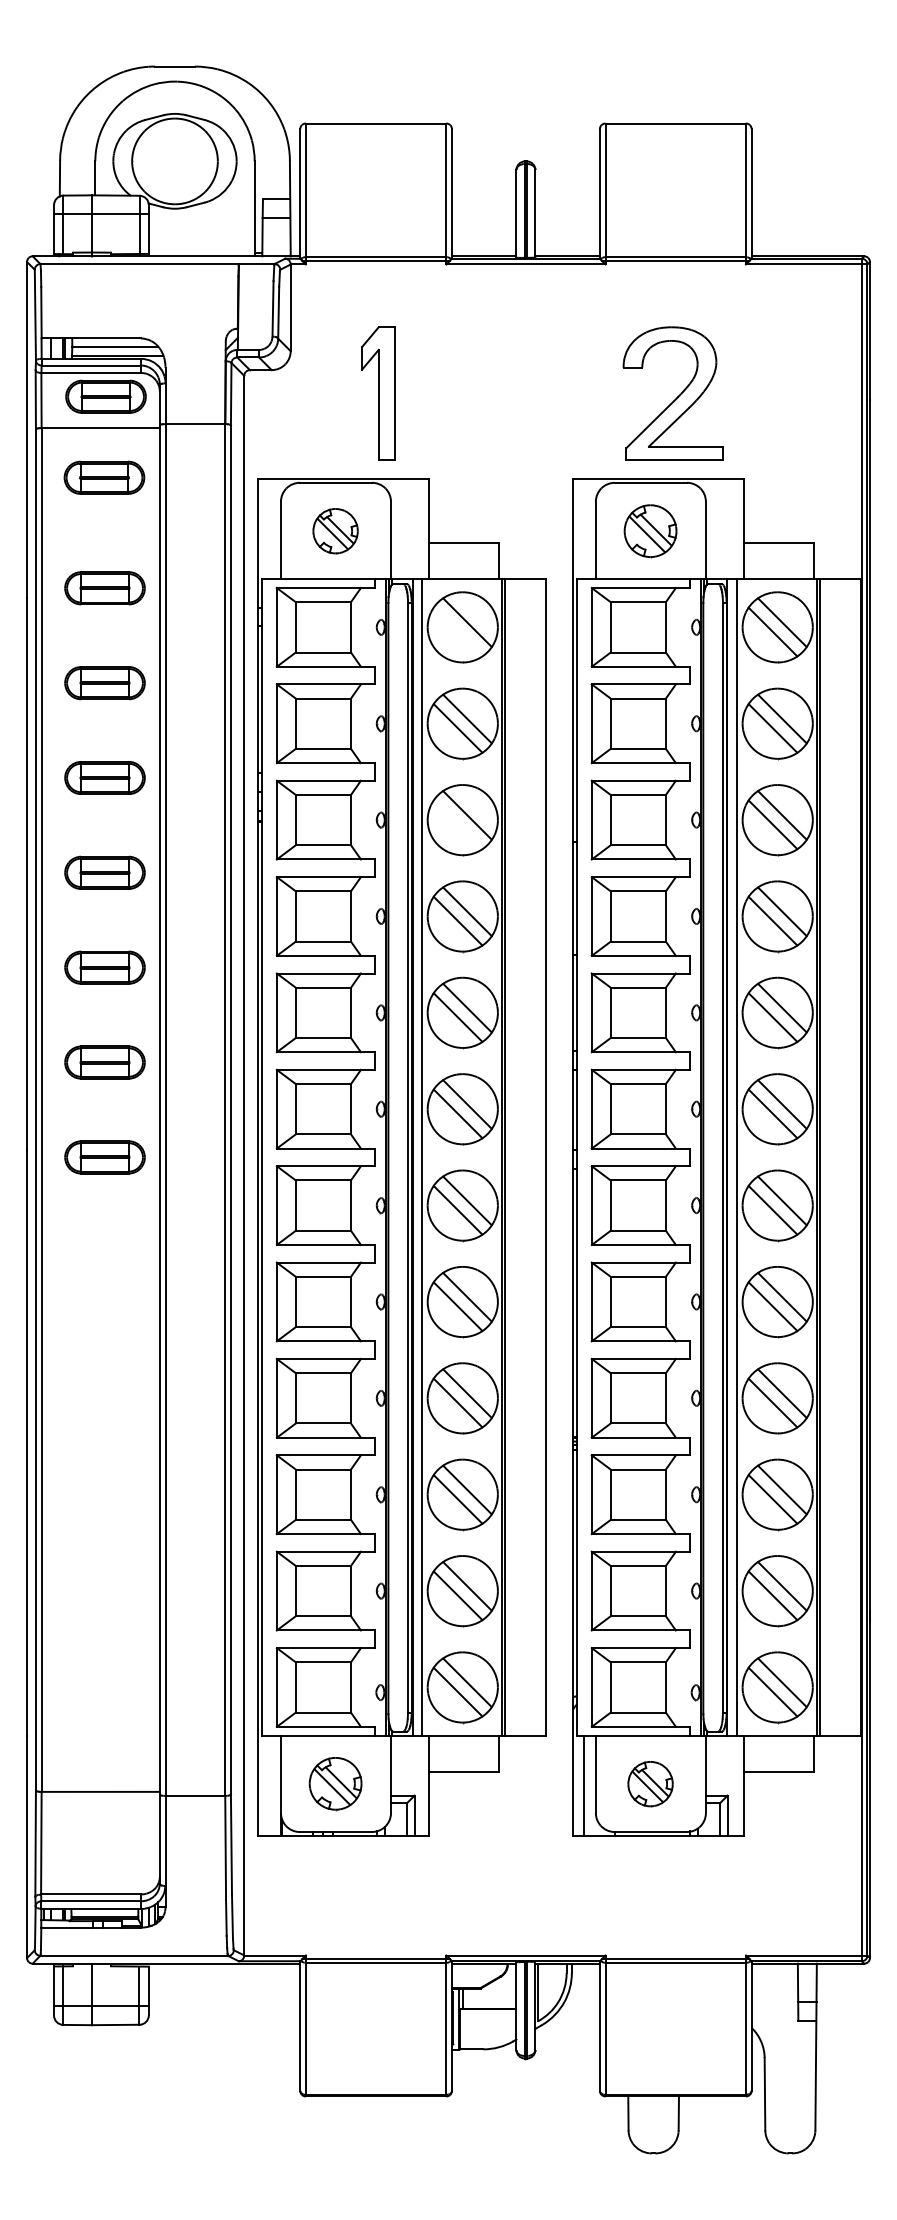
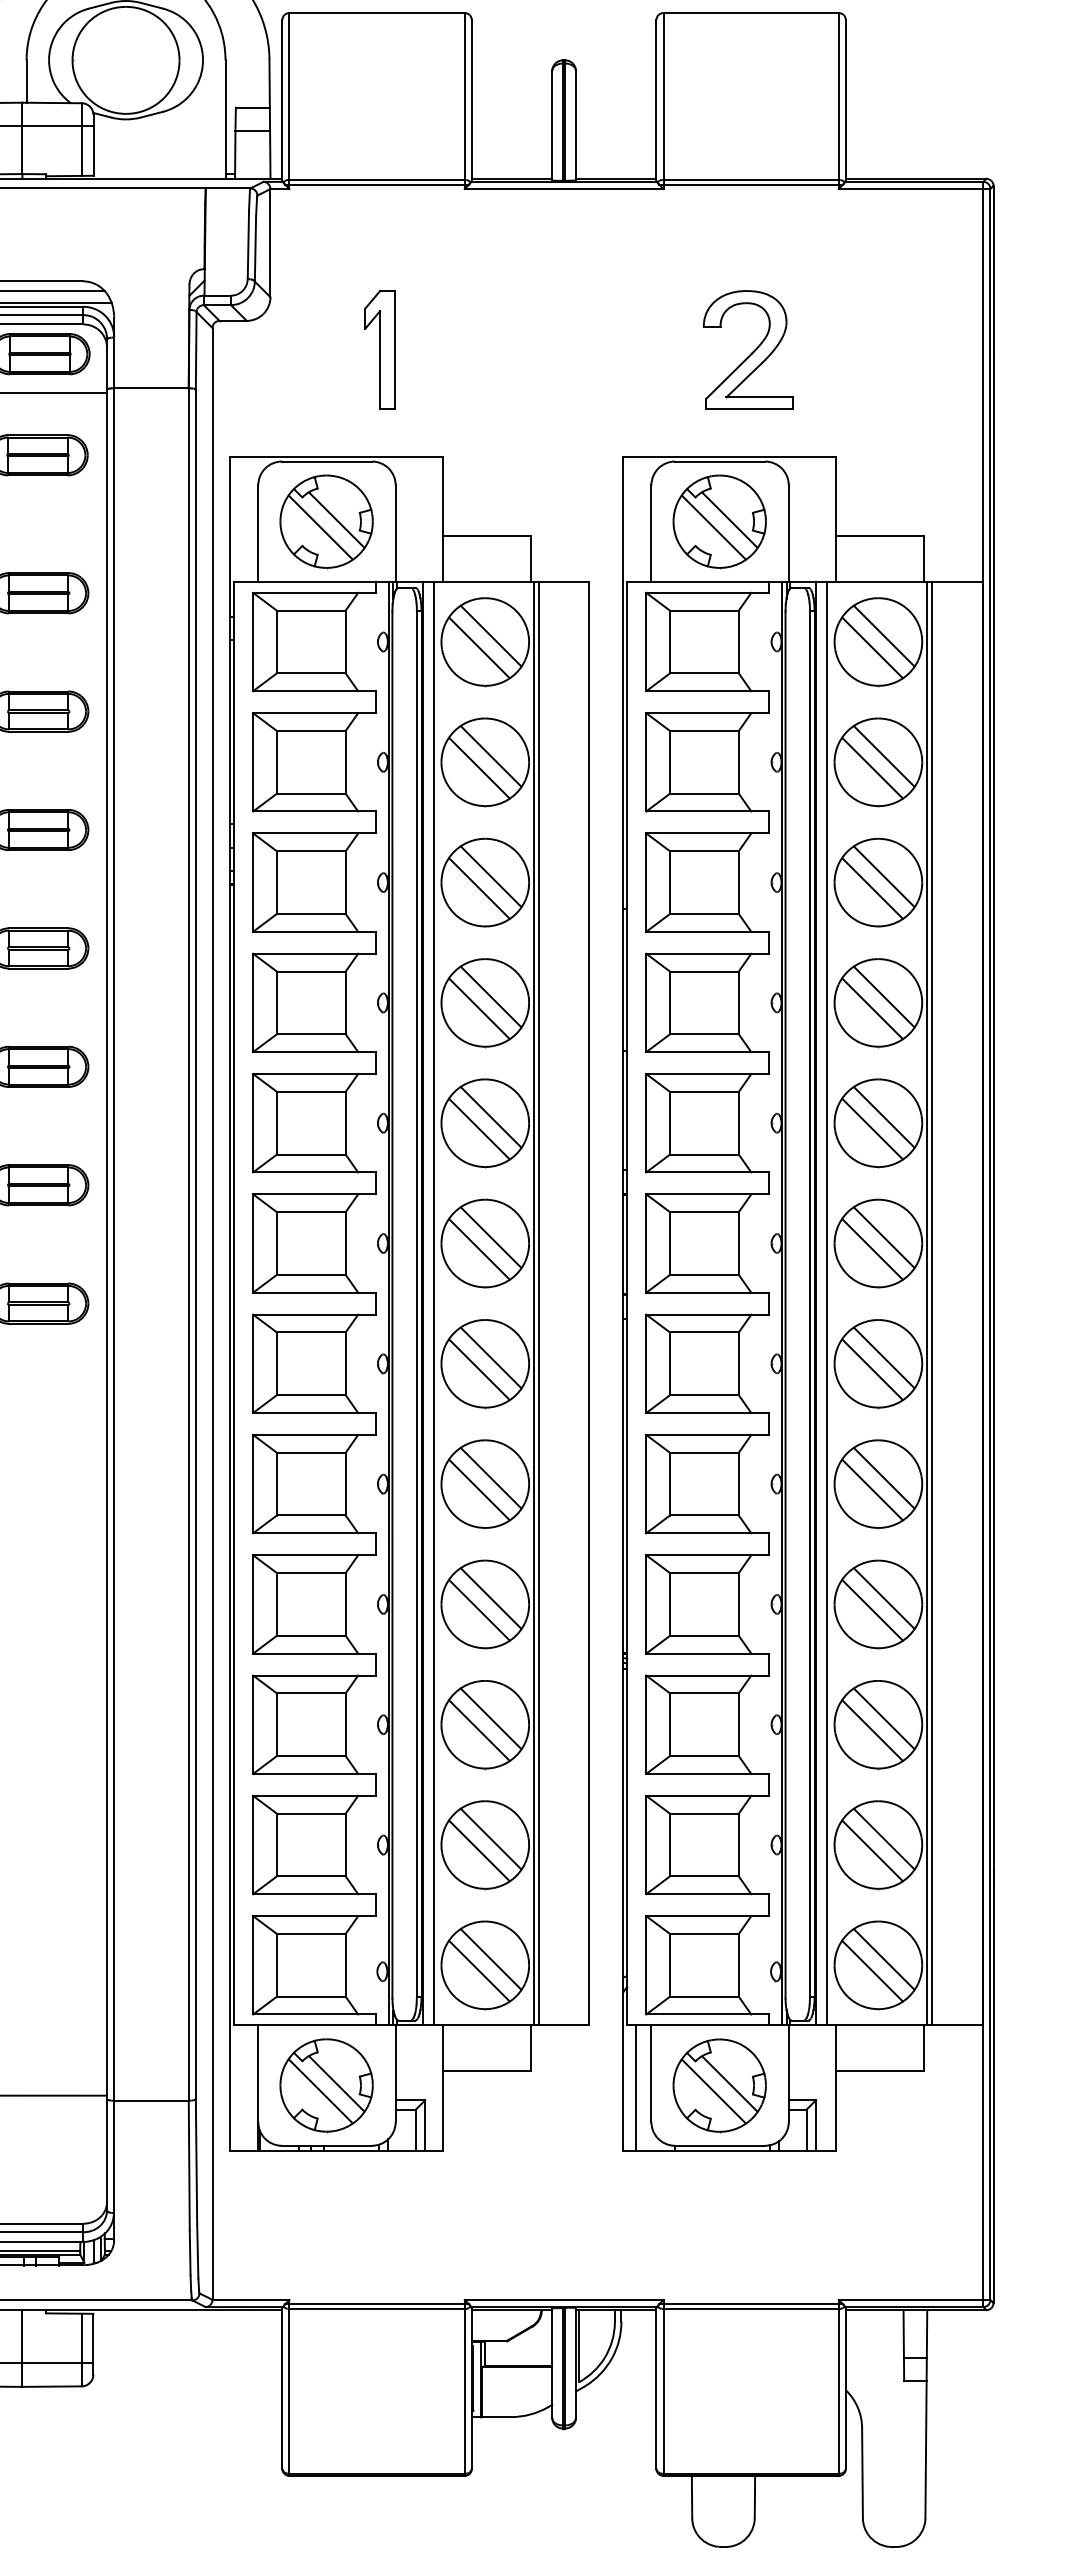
part: (377, 393) -> (378, 350), size x0.71
part: (673, 393) -> (748, 350), size x0.71
part: (335, 531) -> (326, 522), size x1.67
part: (650, 531) -> (719, 522), size x1.43
line: (457, 631) -> (478, 647), added
line: (457, 824) -> (478, 888), added
part: (335, 1783) -> (326, 2085), size x1.43
part: (650, 1784) -> (719, 2086), size x1.67

